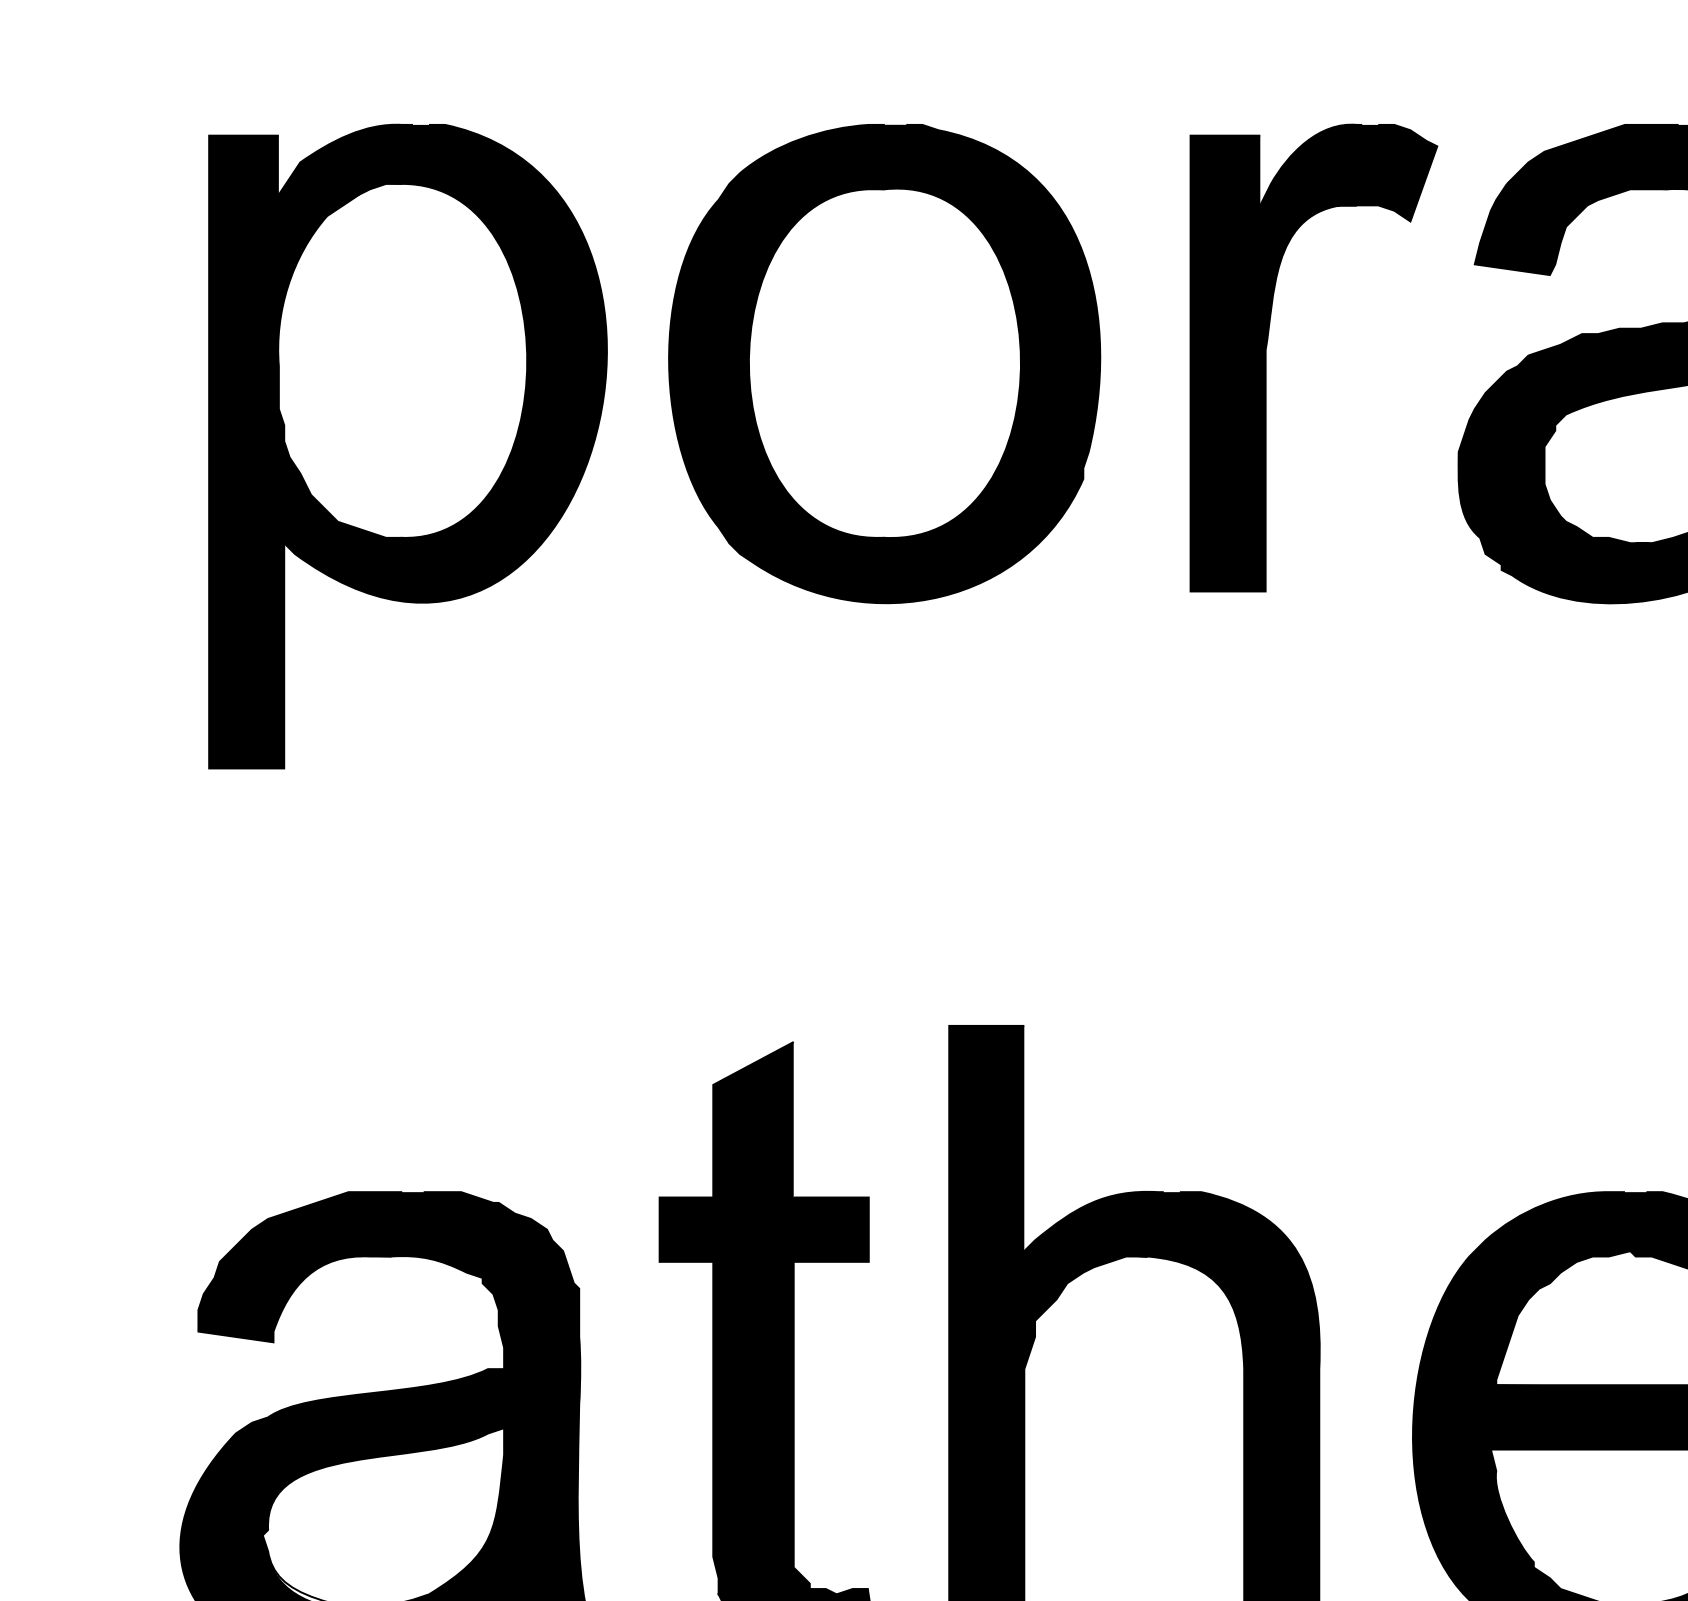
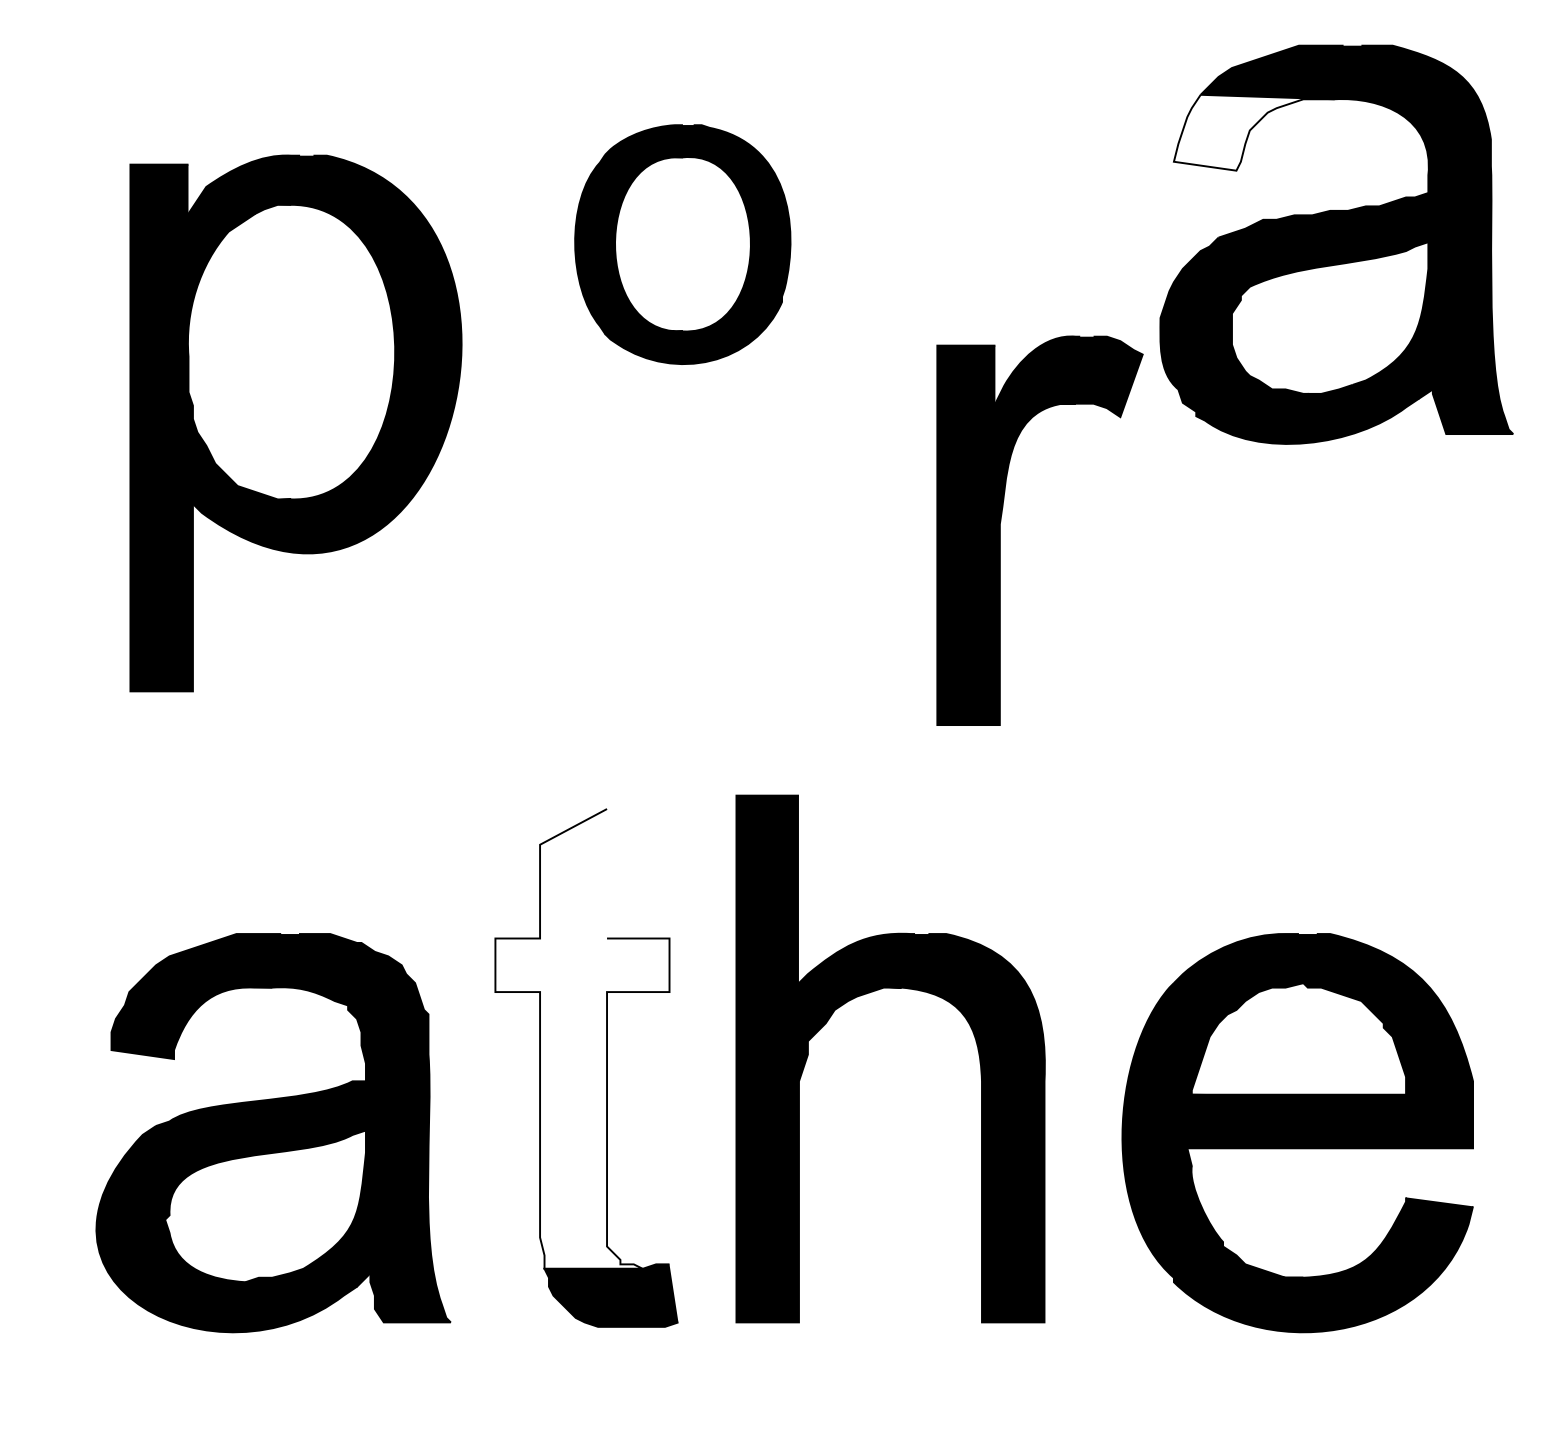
fill: (1570, 229) -> (1253, 132), removed
part: (1266, 357) -> (1000, 530), moved
part: (884, 363) -> (682, 244), size x0.6
part: (407, 446) -> (295, 423), moved
fill: (764, 1317) -> (582, 1038), removed

